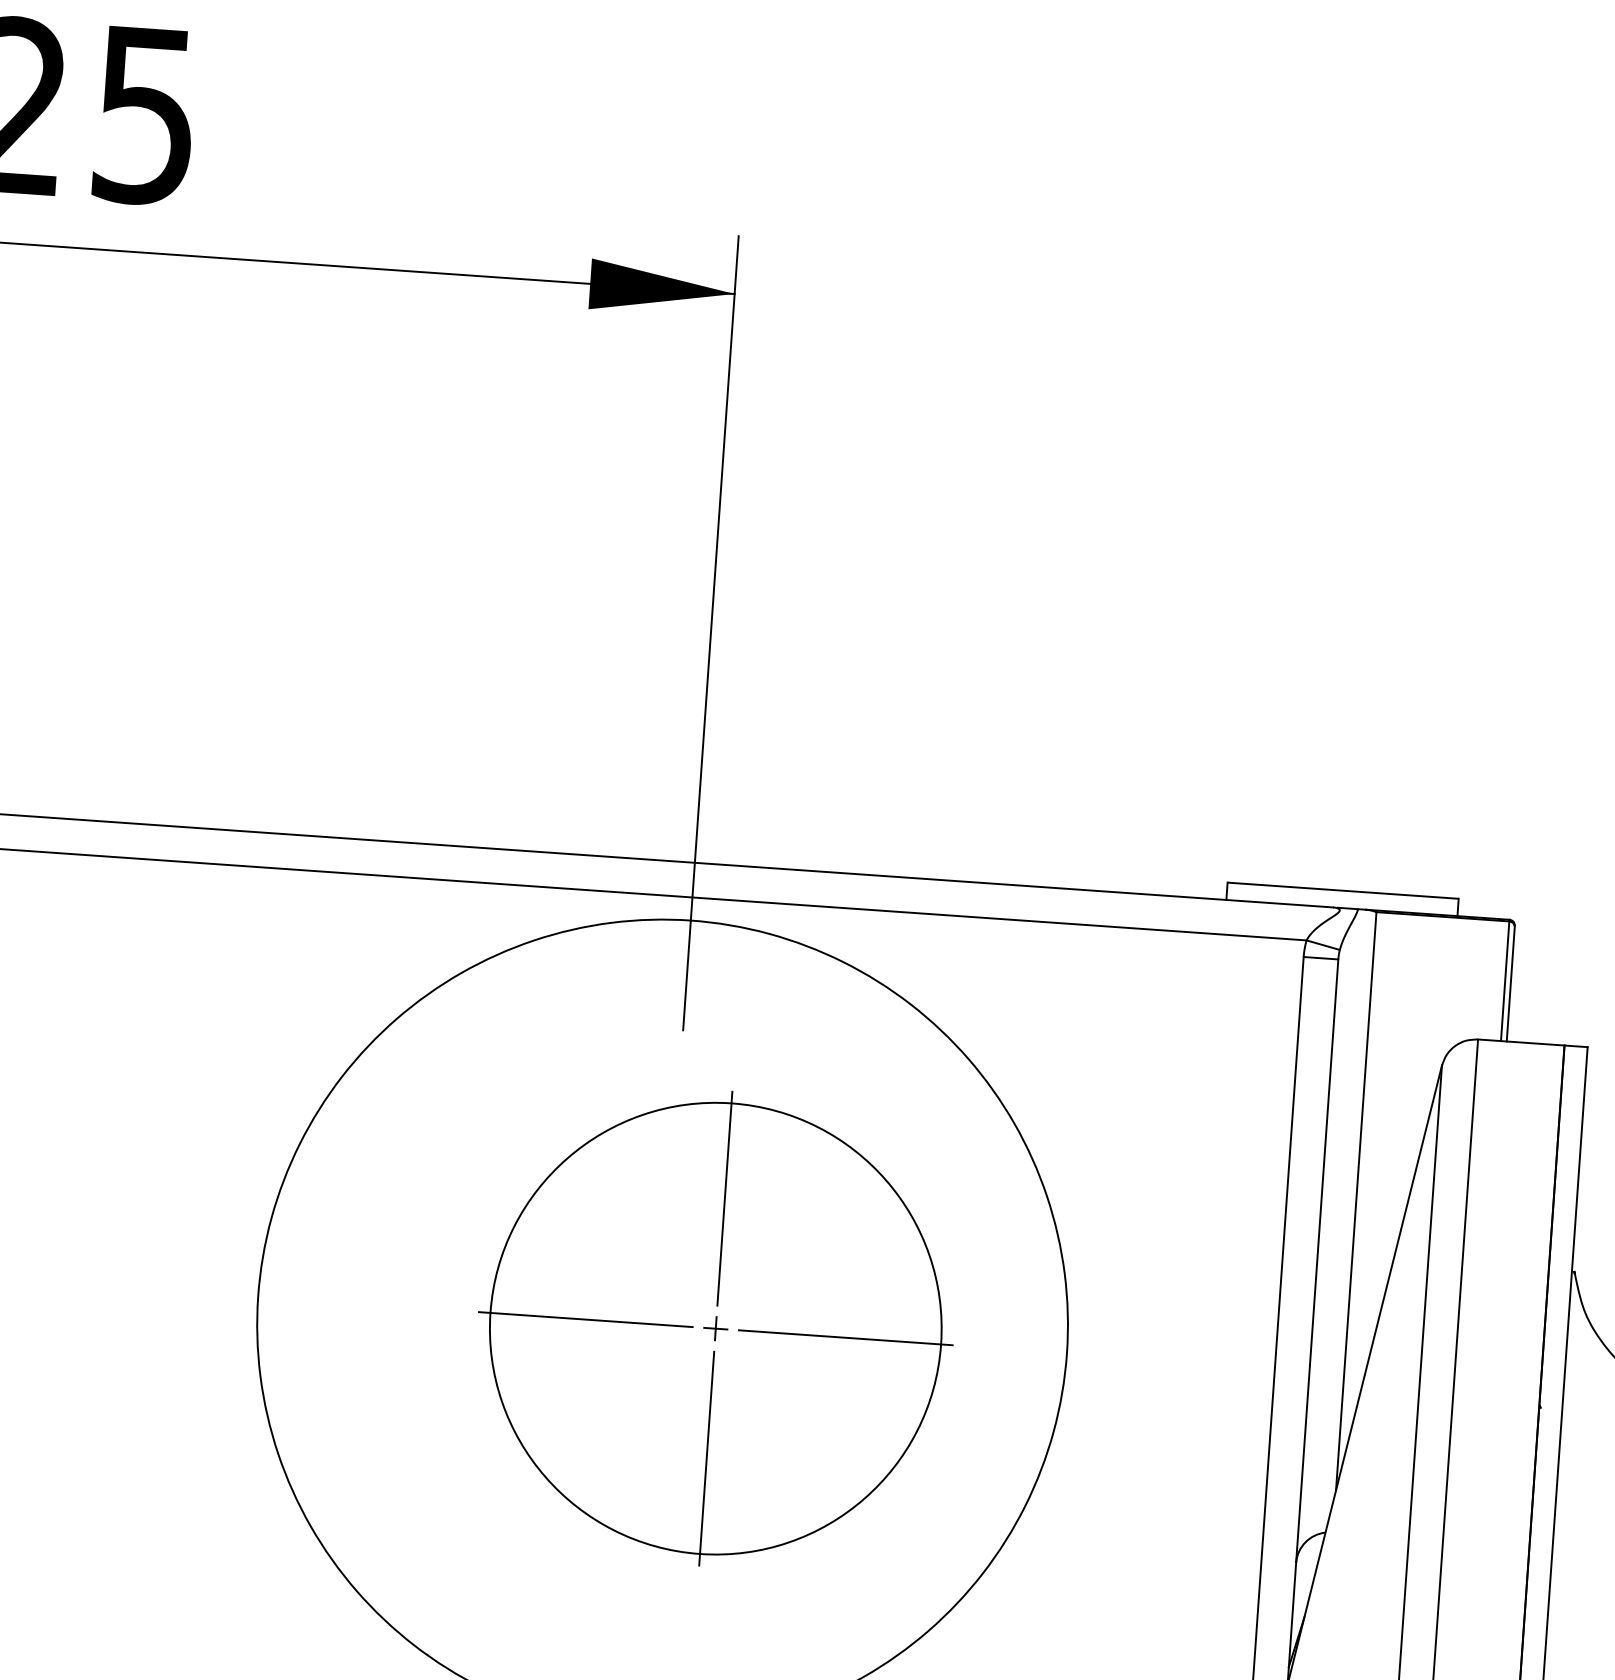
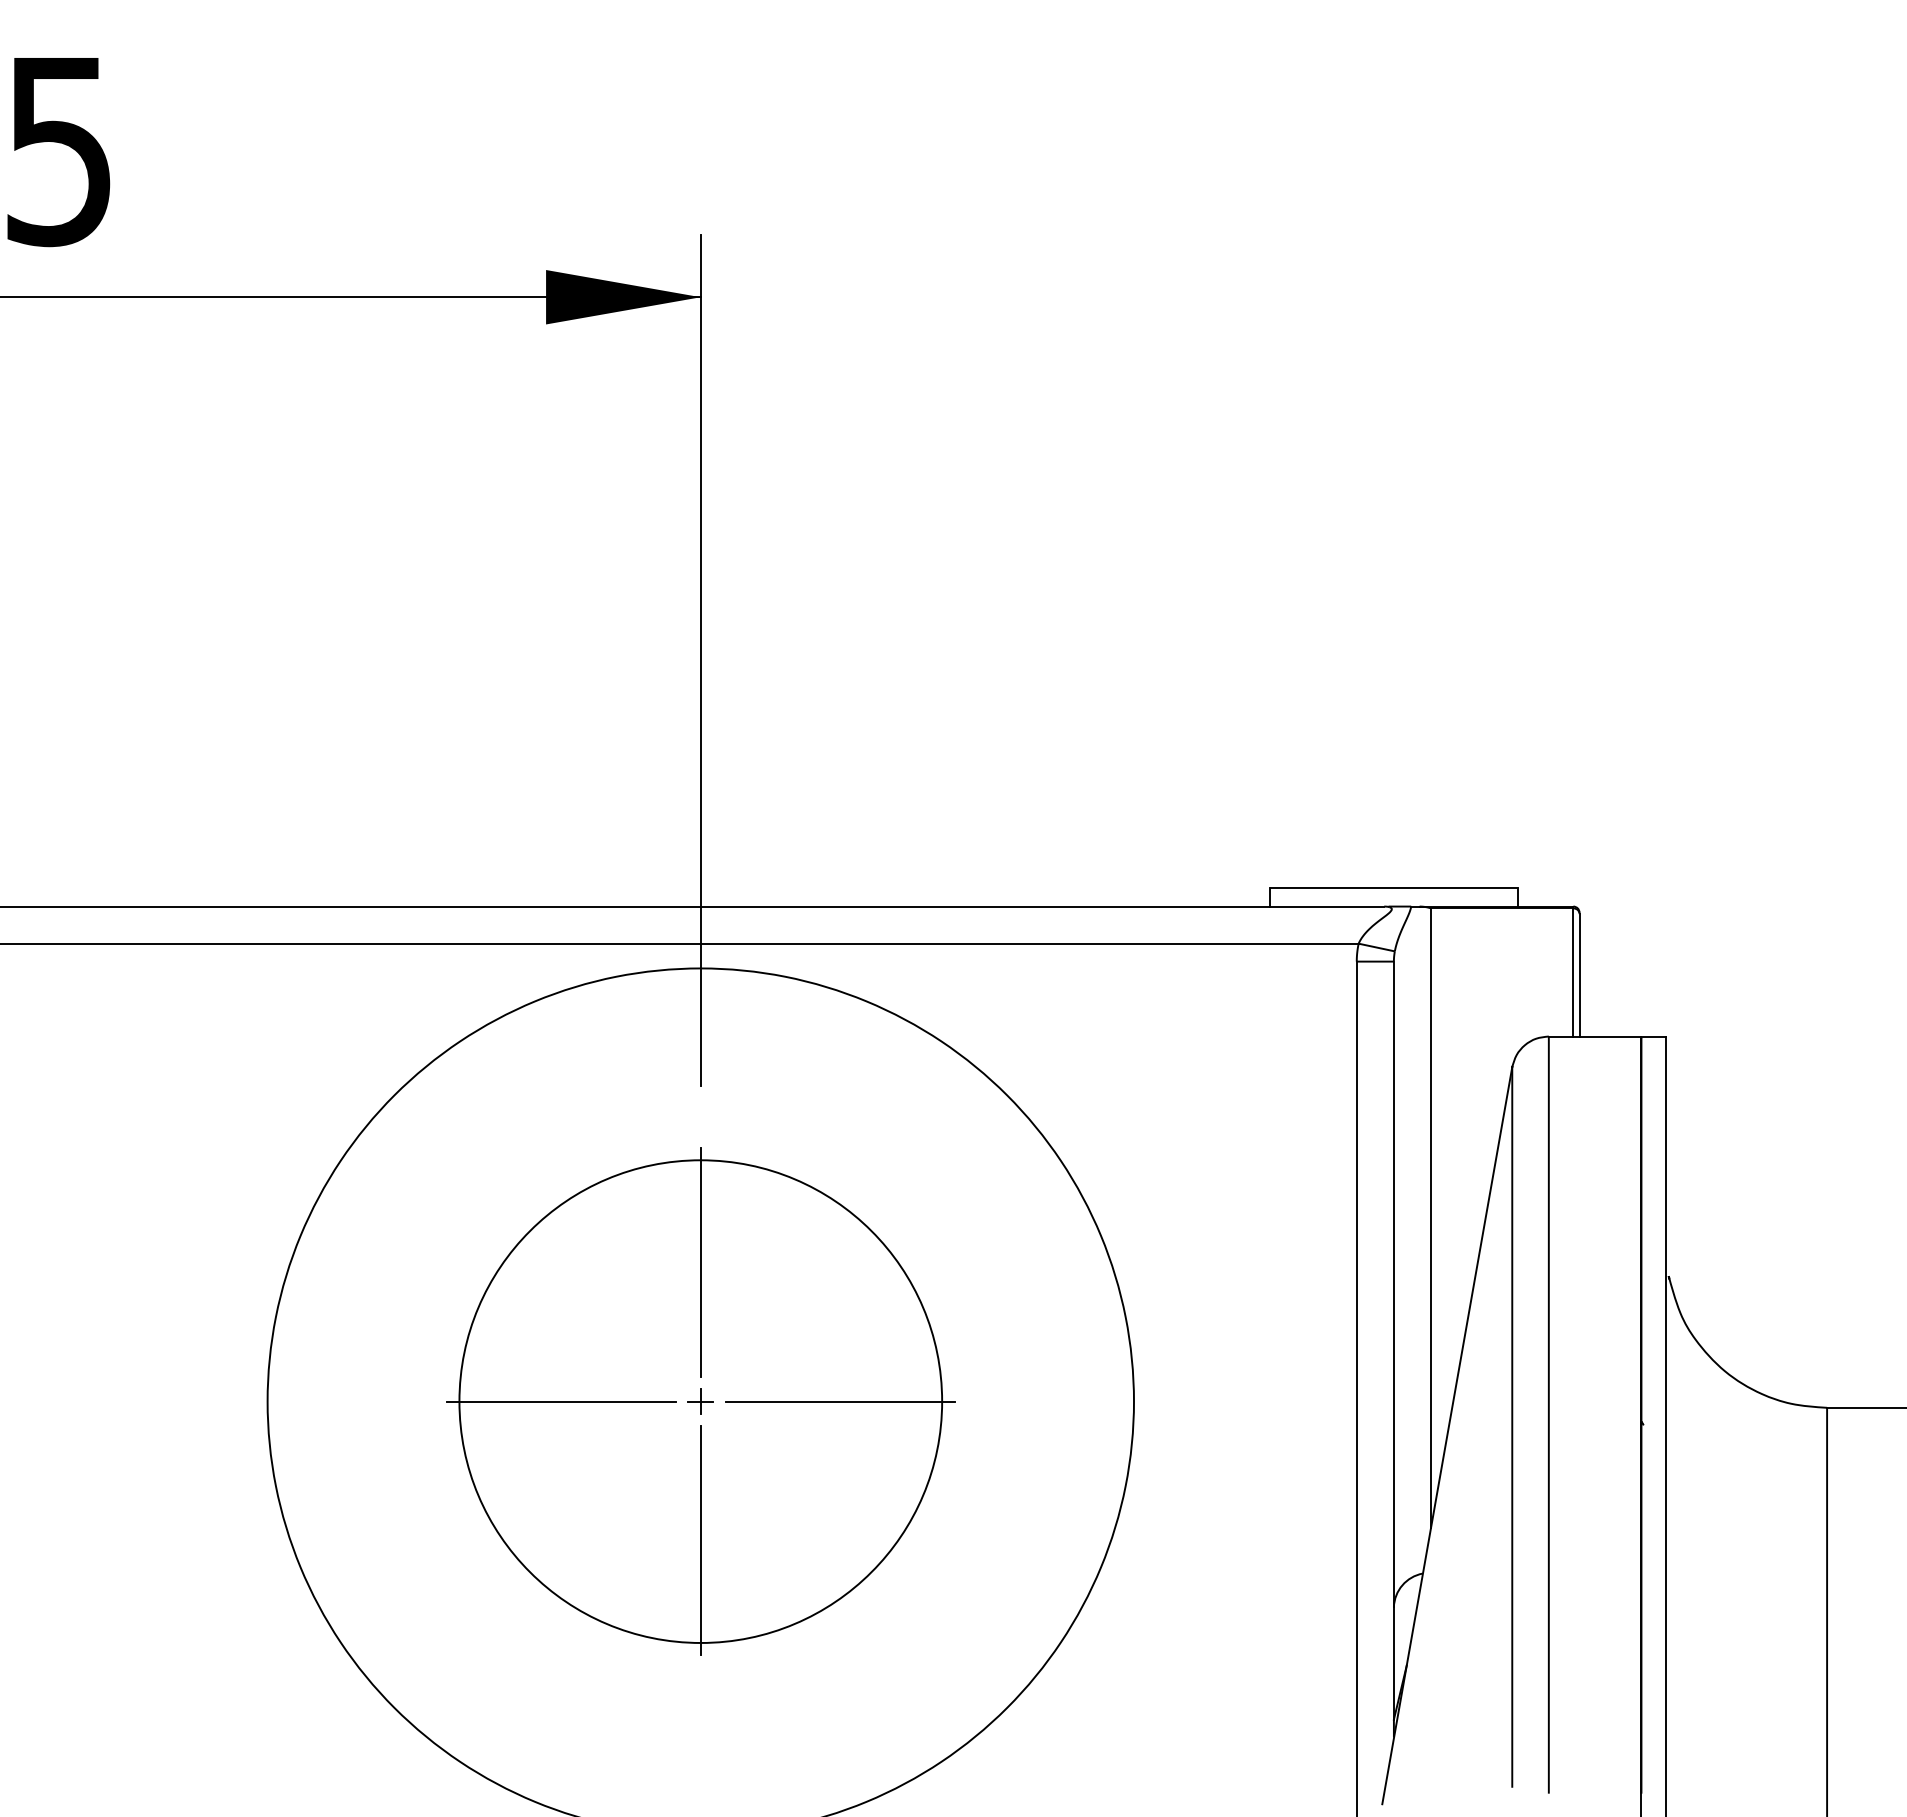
part: (715, 1328) -> (700, 1401), moved

